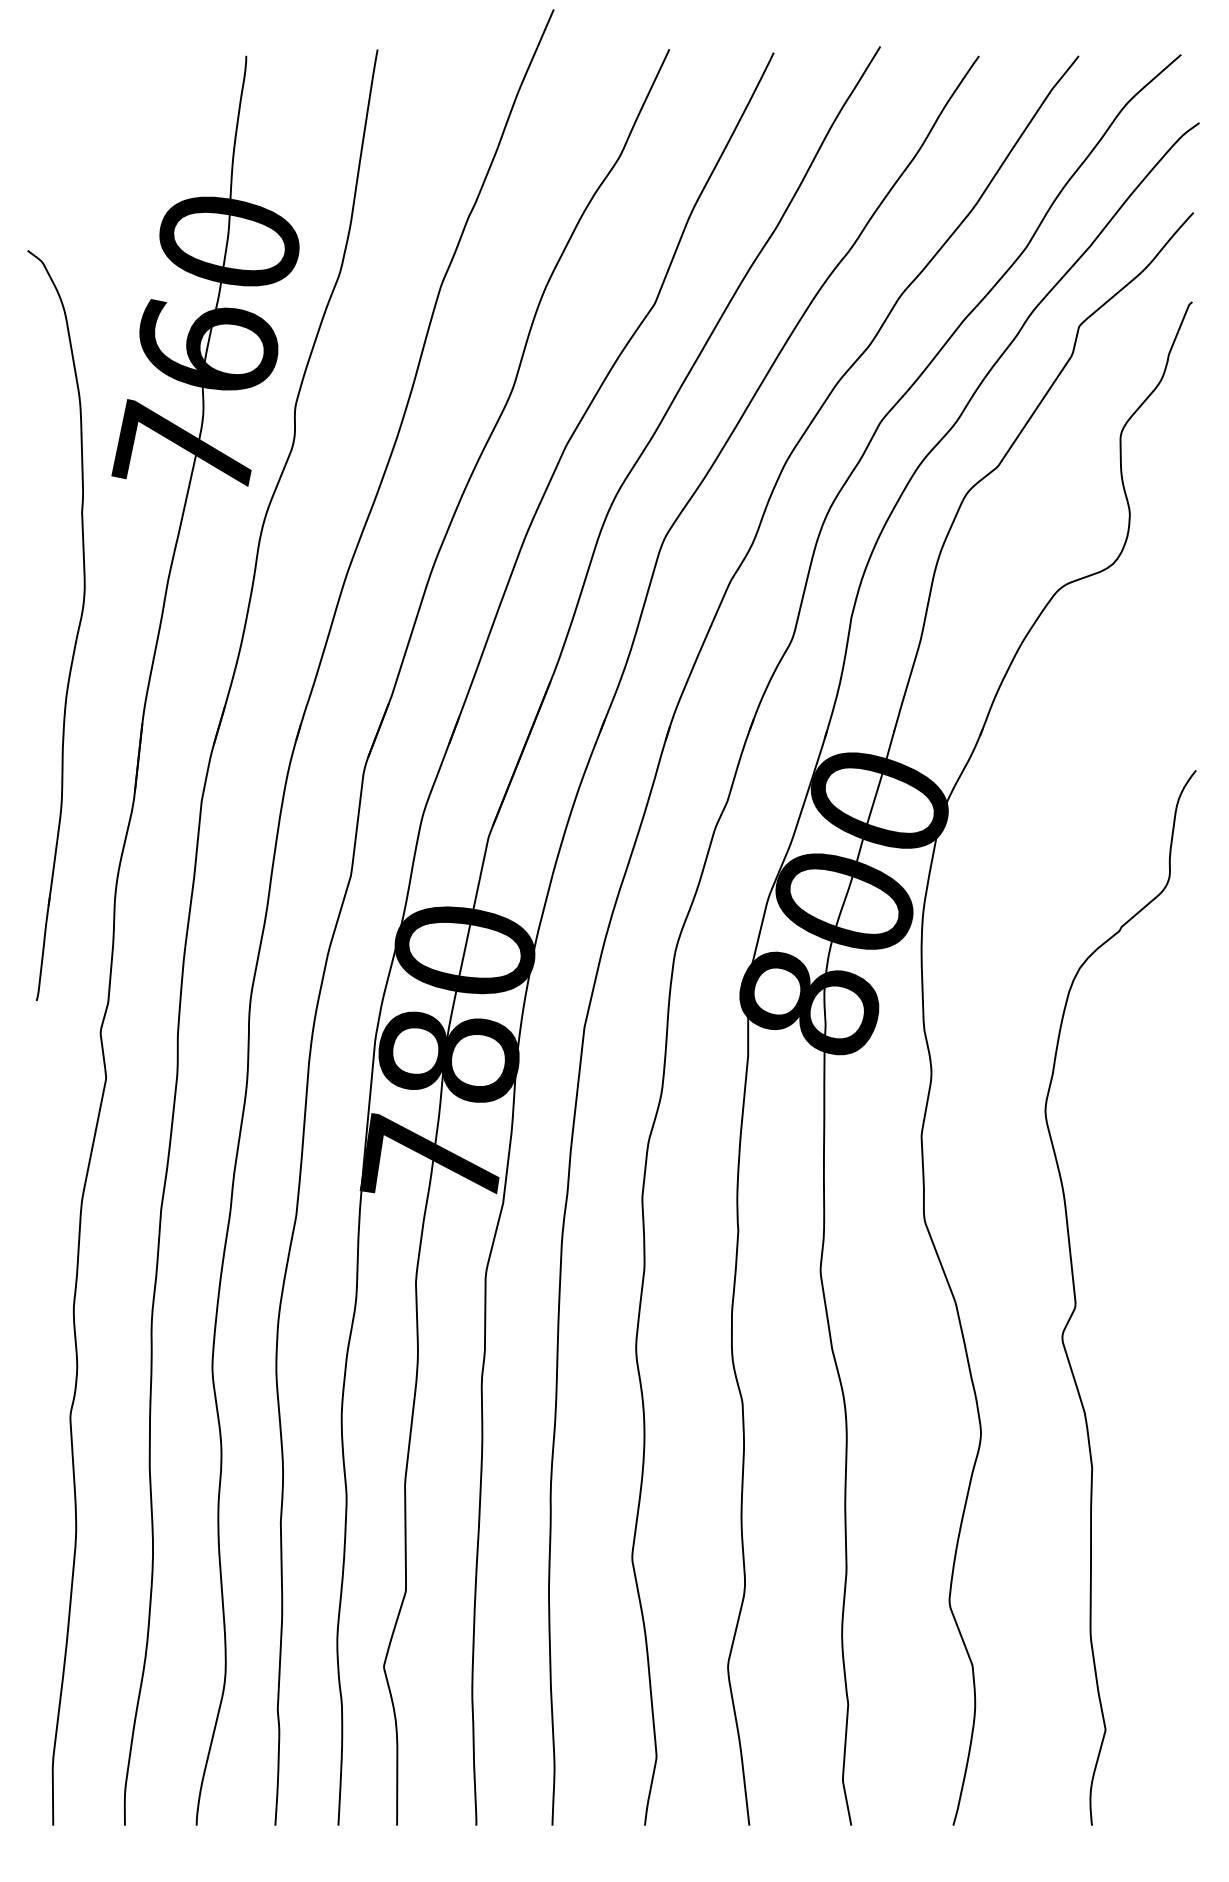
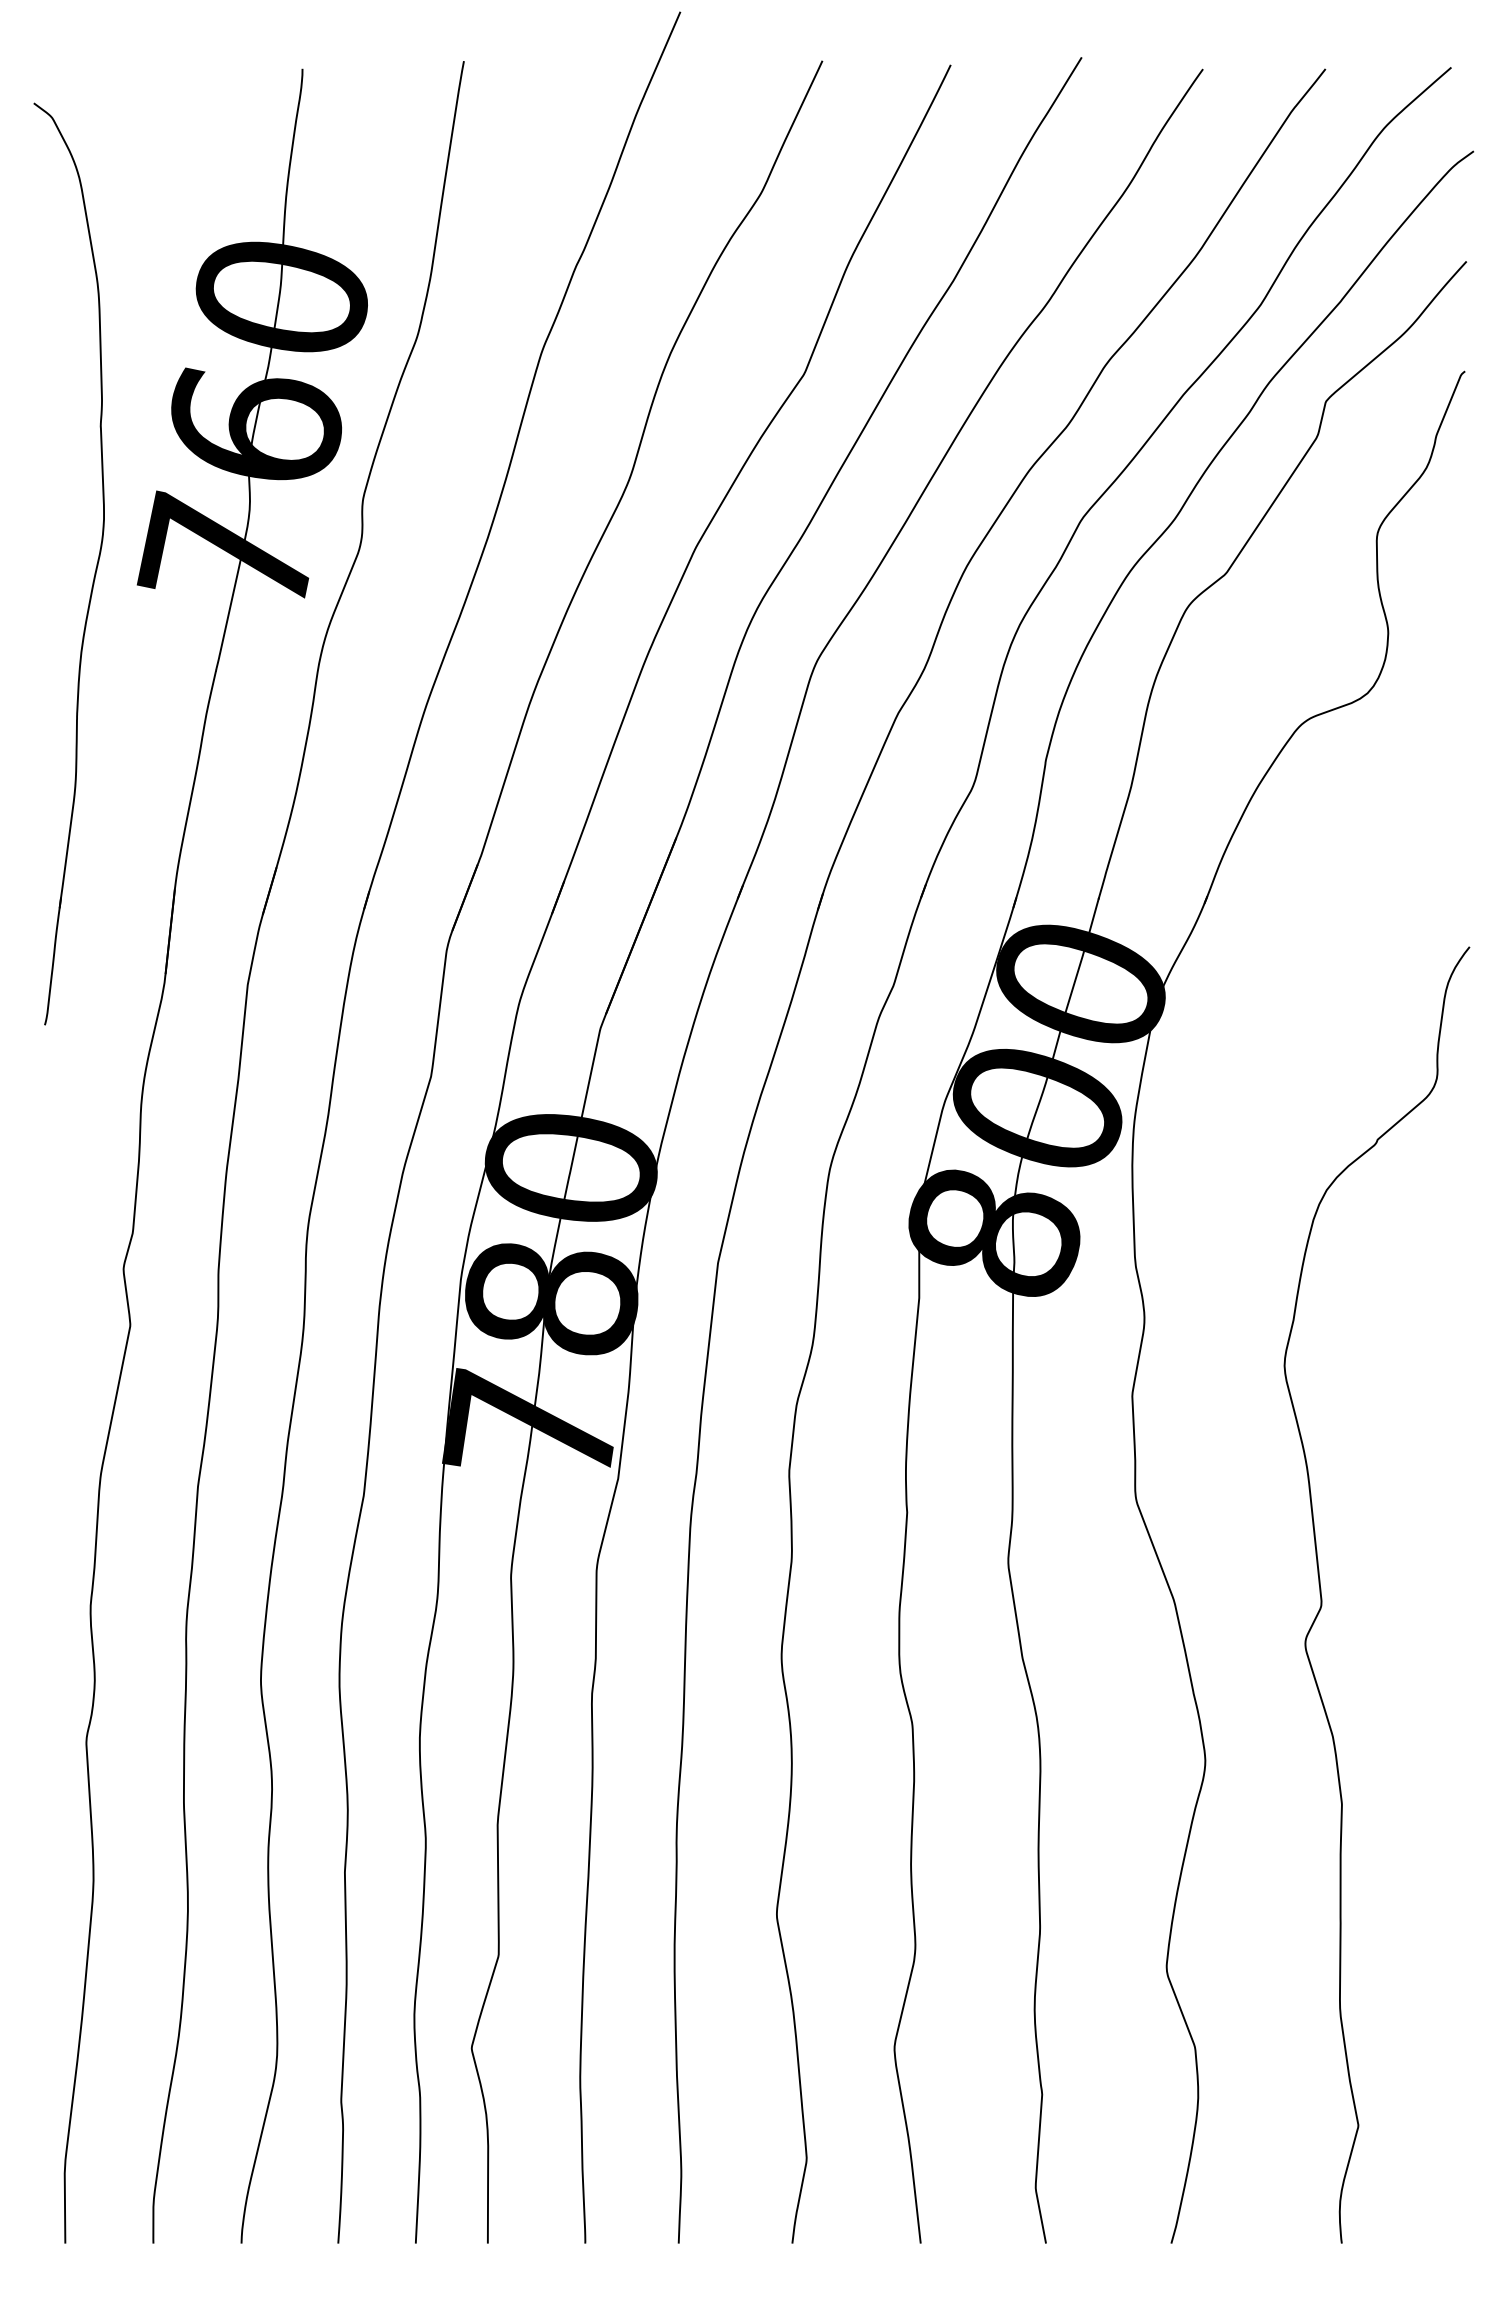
part: (77, 629) -> (95, 568), moved

